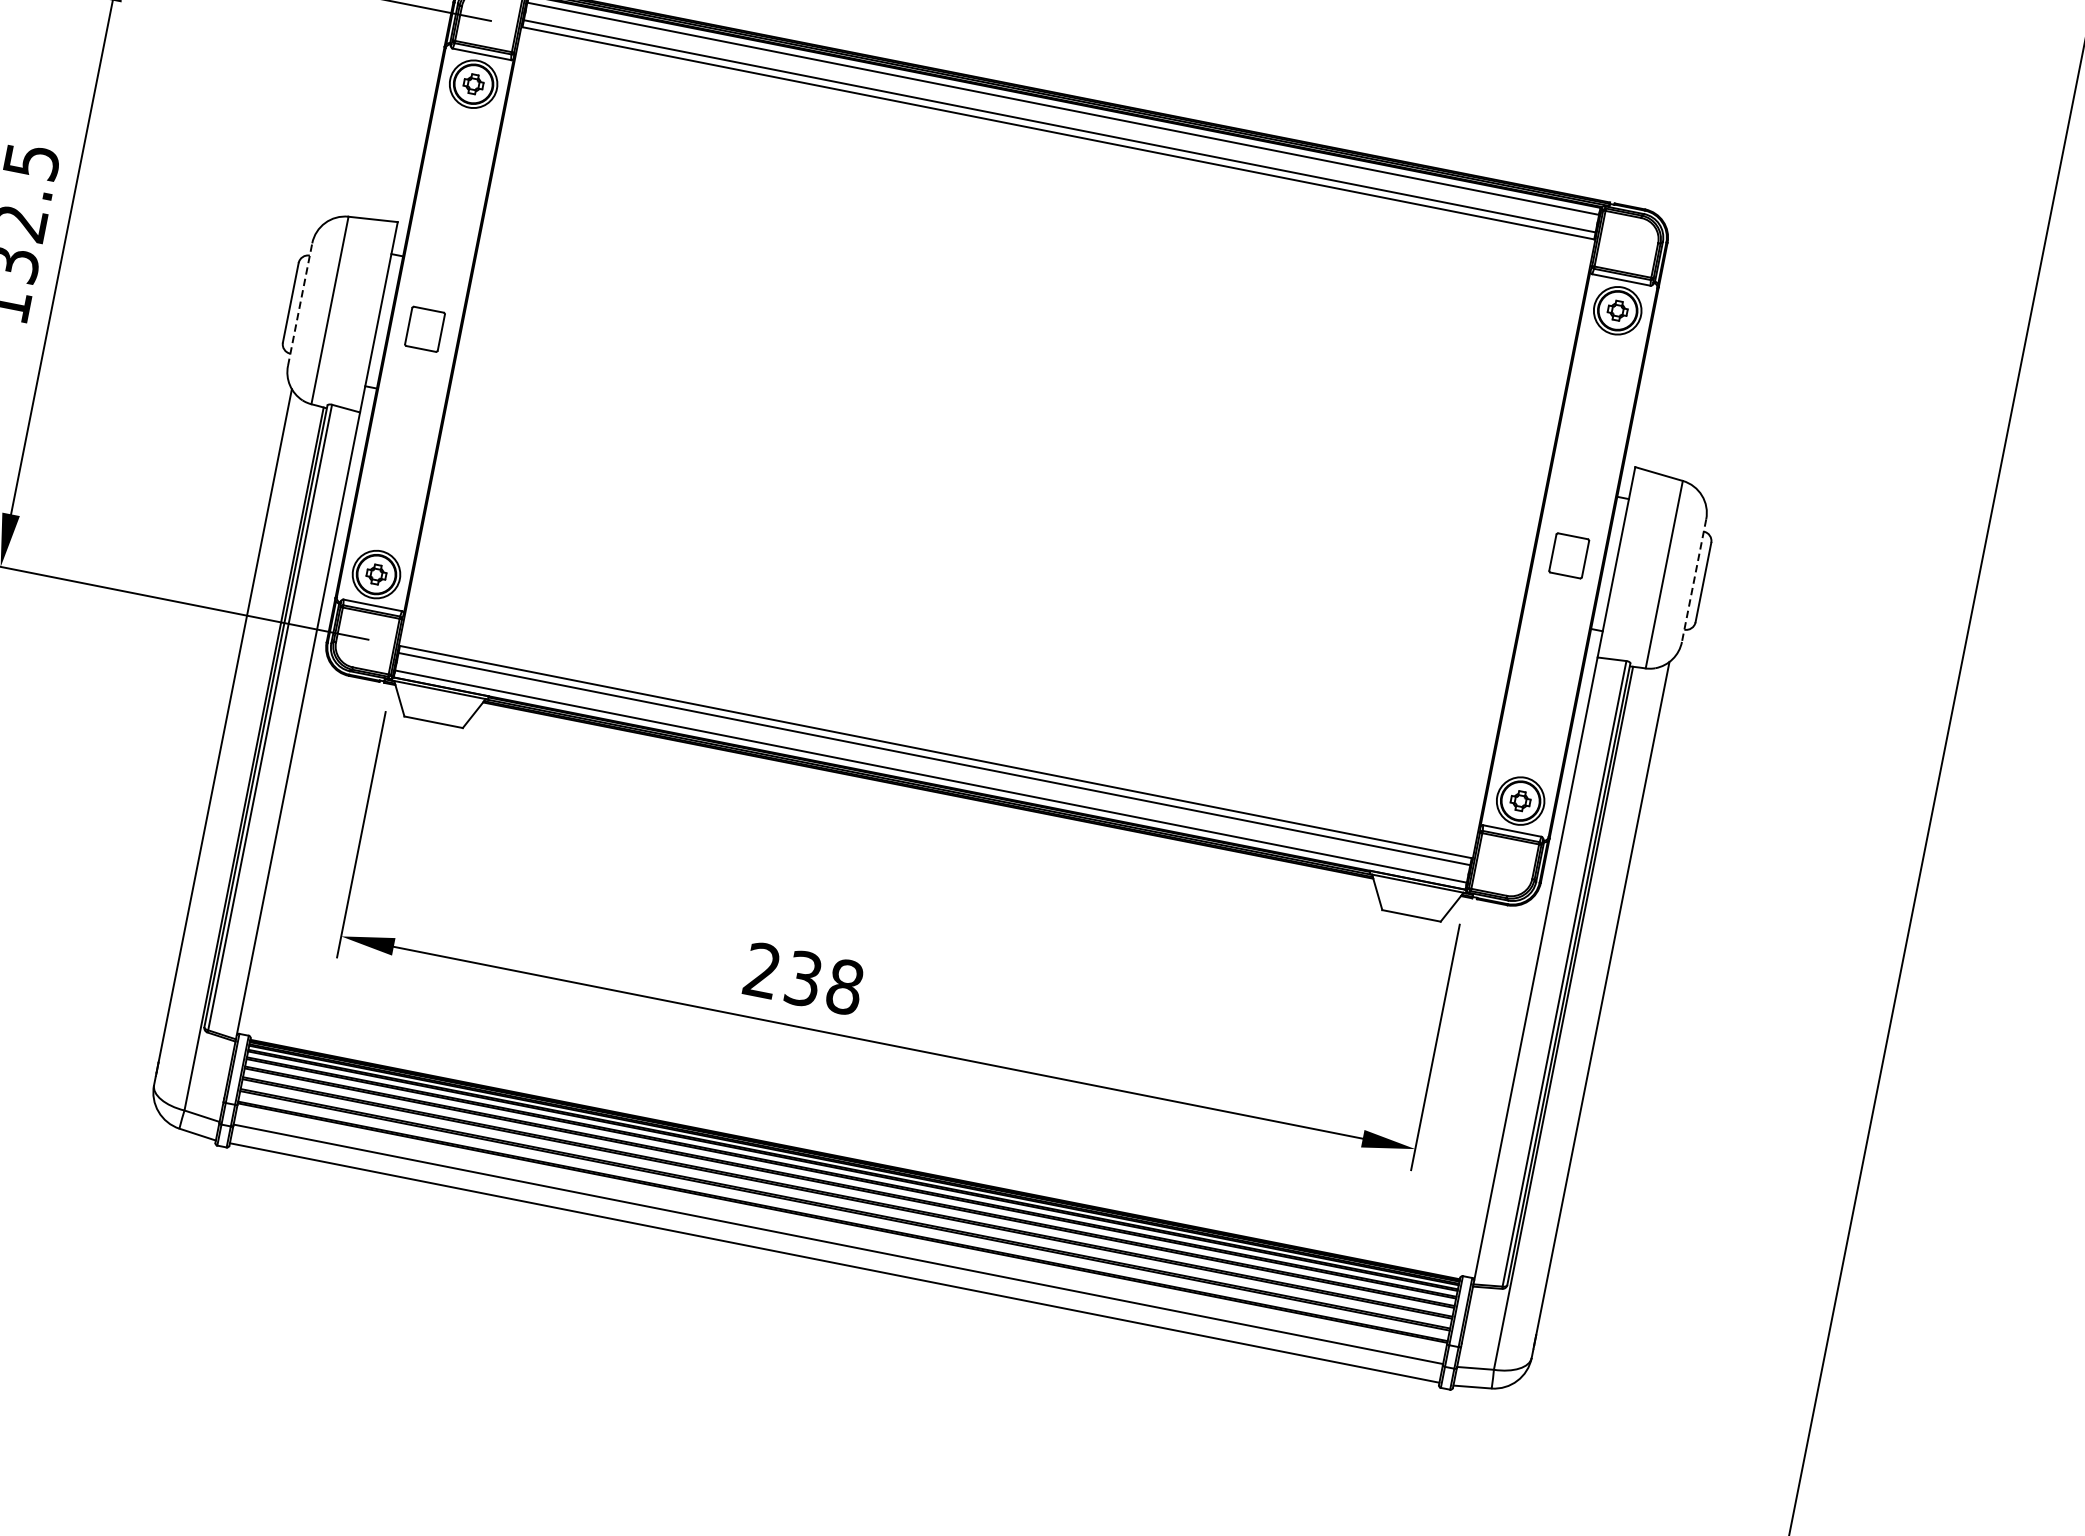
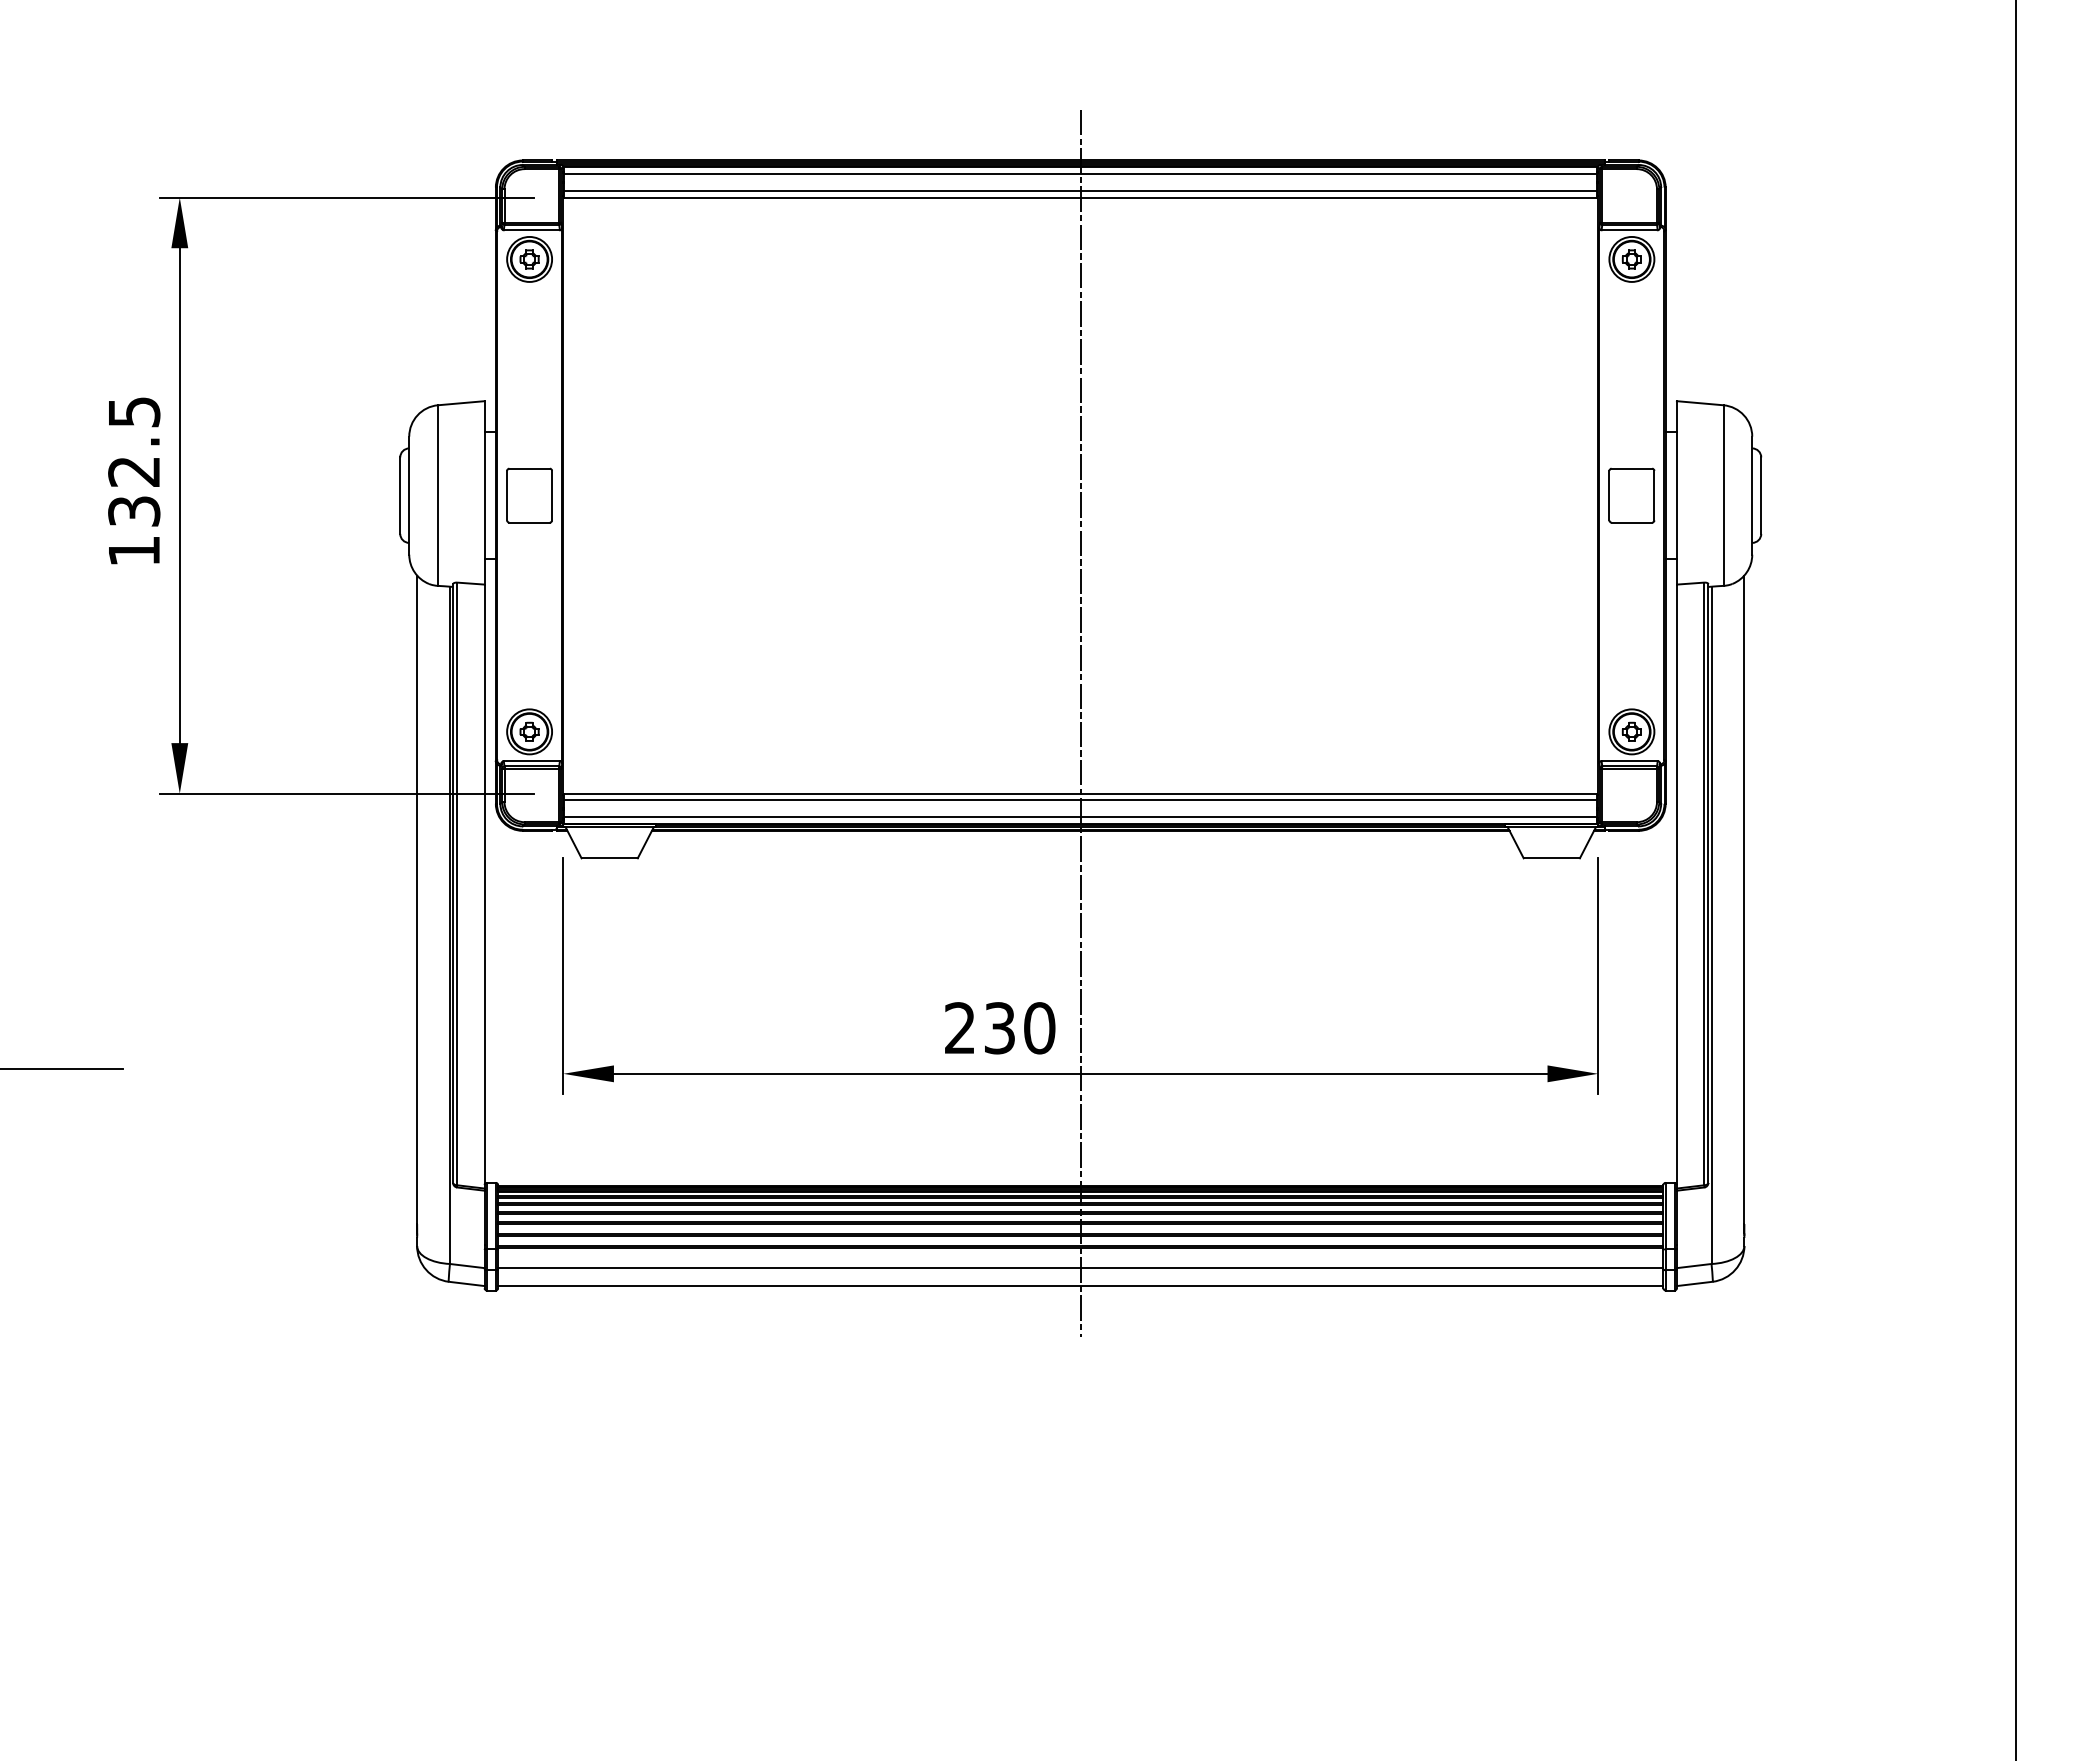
line: (300, 304) -> (409, 495), dashed -> solid
part: (424, 329) -> (529, 495), size x1.43
part: (1568, 555) -> (1631, 495), size x1.43
line: (1694, 581) -> (1752, 496), dashed -> solid
line: (950, 678) -> (1080, 722), added
text: (844, 987) -> (1039, 1028), 238 -> 230

